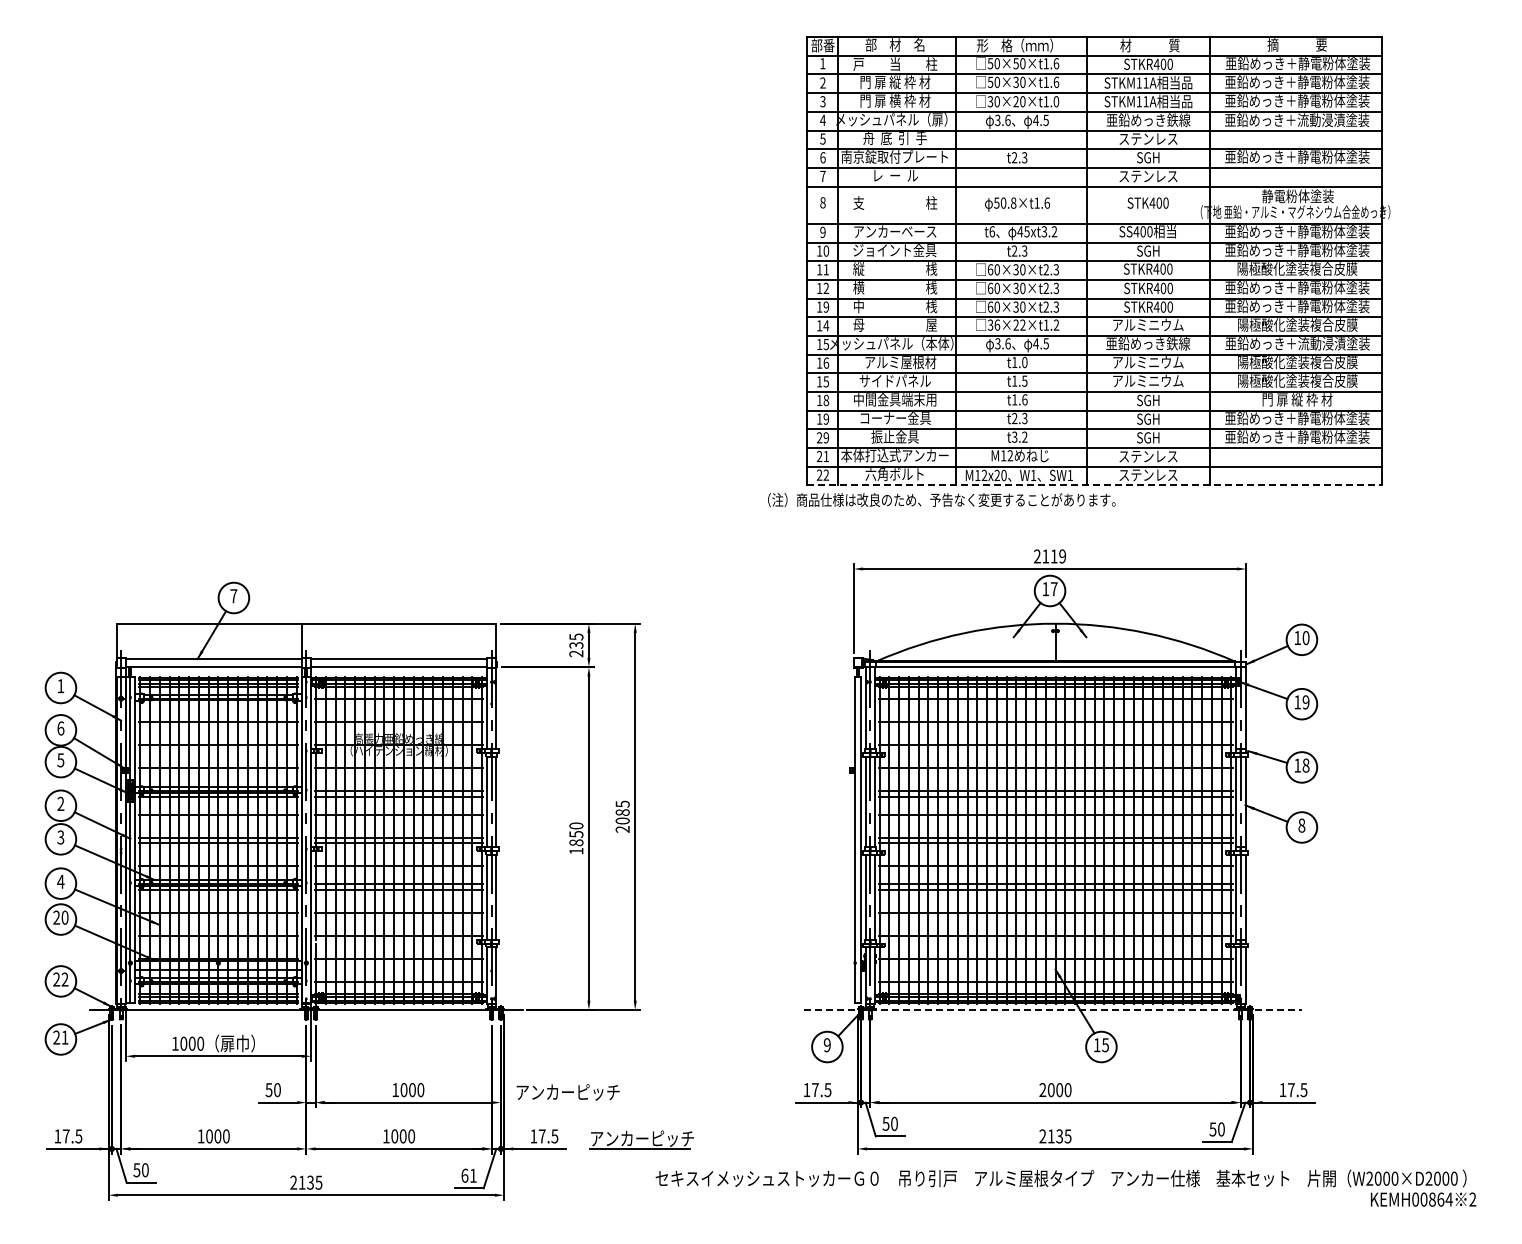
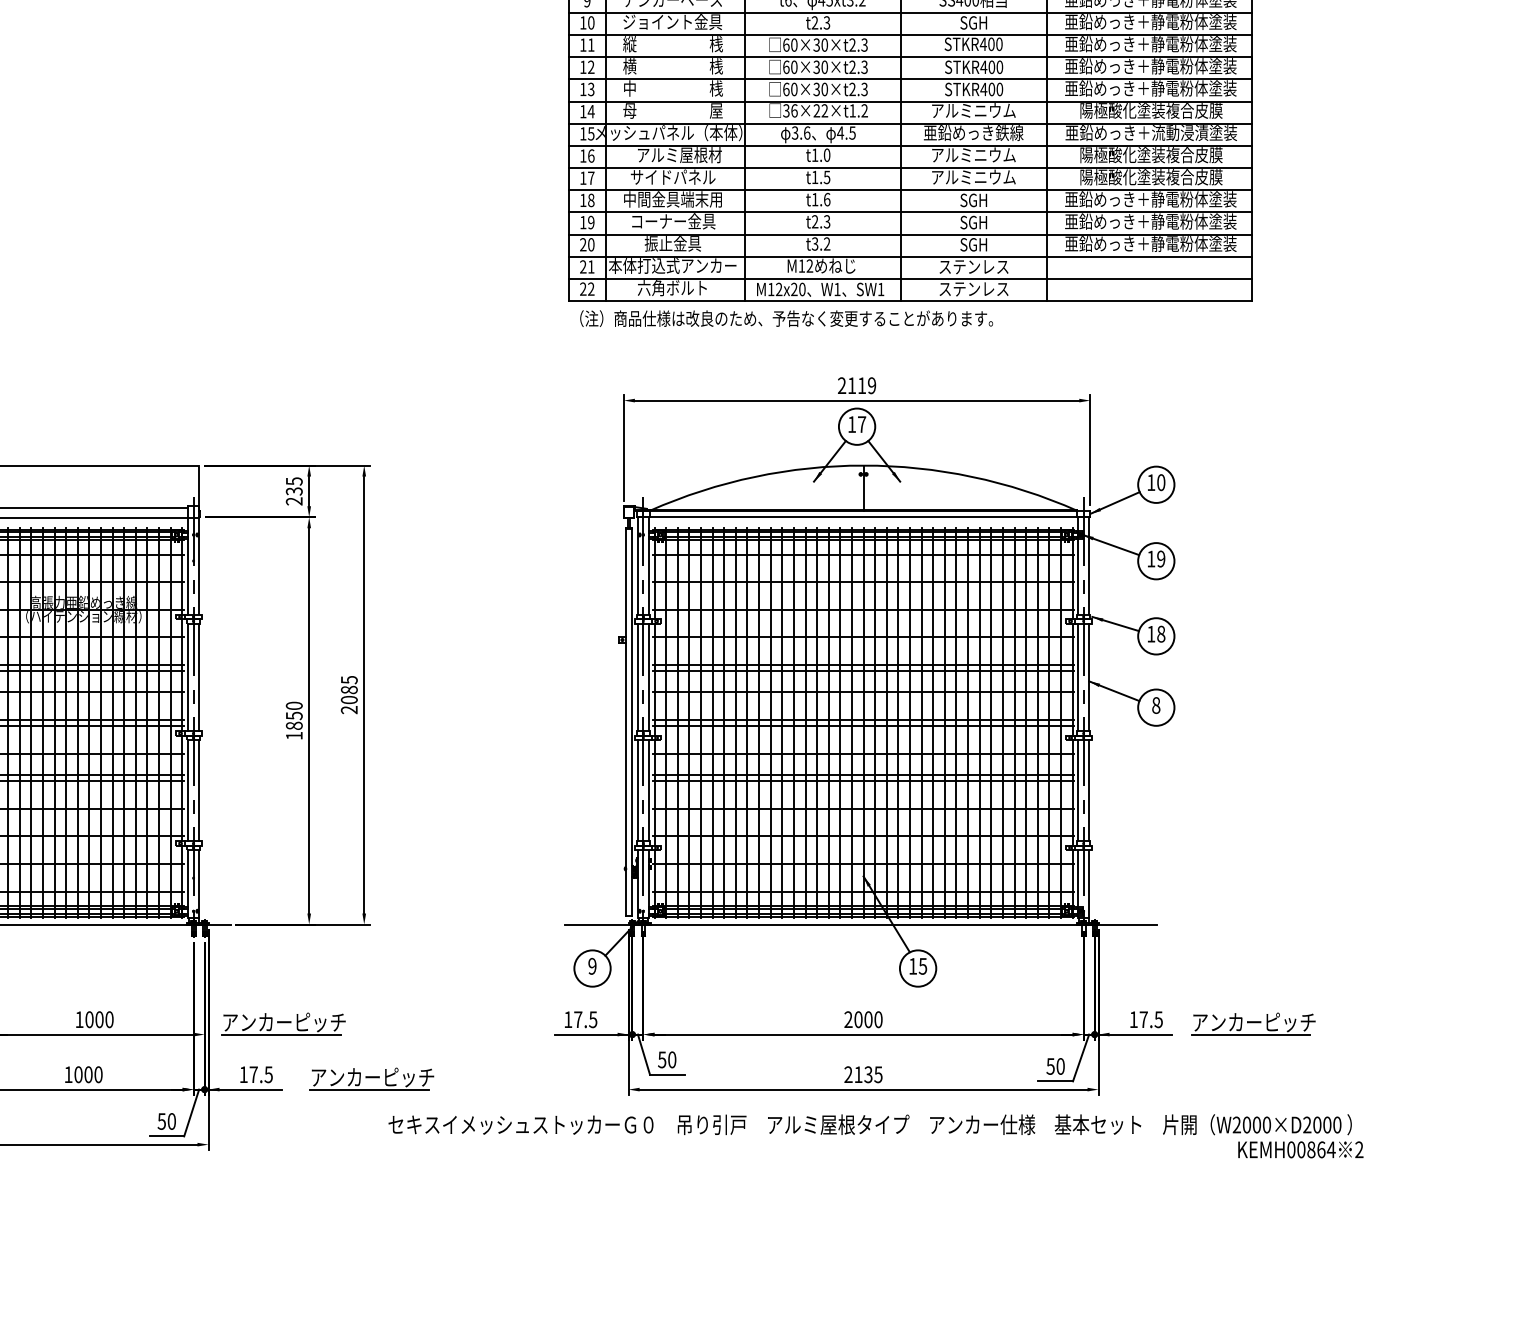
text: (1297, 268) -> (1151, 43), 陽極酸化塗装複合皮膜 -> 亜鉛めっき＋静電粉体塗装
text: (826, 306) -> (591, 88), 19 -> 13
text: (826, 381) -> (591, 177), 15 -> 17
text: (1297, 399) -> (1151, 199), 門 扉 縦 枠 材 -> 亜鉛めっき＋静電粉体塗装
text: (825, 437) -> (590, 244), 29 -> 20
line: (1095, 485) -> (911, 301), dashed -> solid
text: (941, 499) -> (786, 318), moved
line: (1053, 1009) -> (861, 923), dashed -> solid
part: (1383, 1093) -> (1253, 1023), added
line: (565, 1102) -> (281, 1034), added
text: (468, 1175) -> (166, 1121), 61 -> 50

